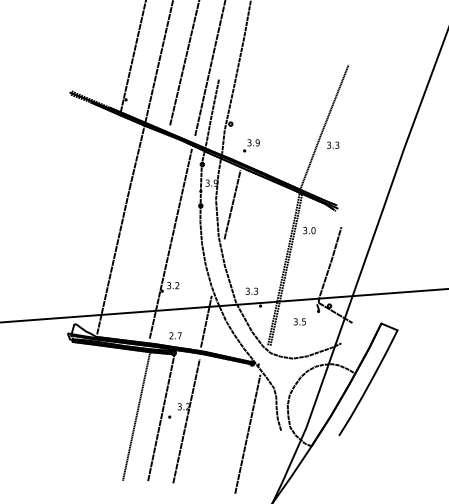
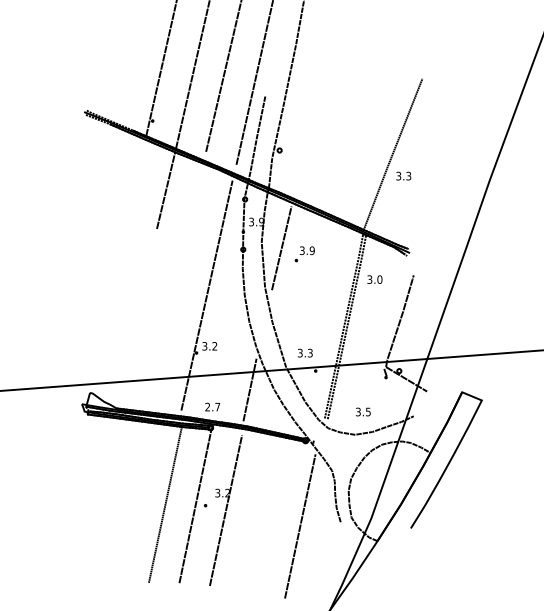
part: (251, 145) -> (304, 253), moved
line: (113, 261) -> (137, 317), removed
text: (299, 321) -> (362, 411), moved

